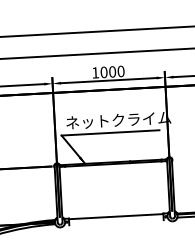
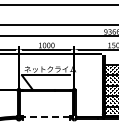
line: (115, 216) -> (46, 116), solid -> dashed

